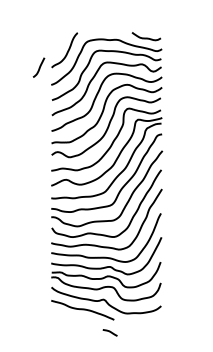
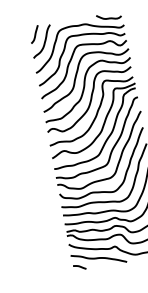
curve: (39, 67) -> (35, 34), moved
curve: (109, 332) -> (79, 267), moved

